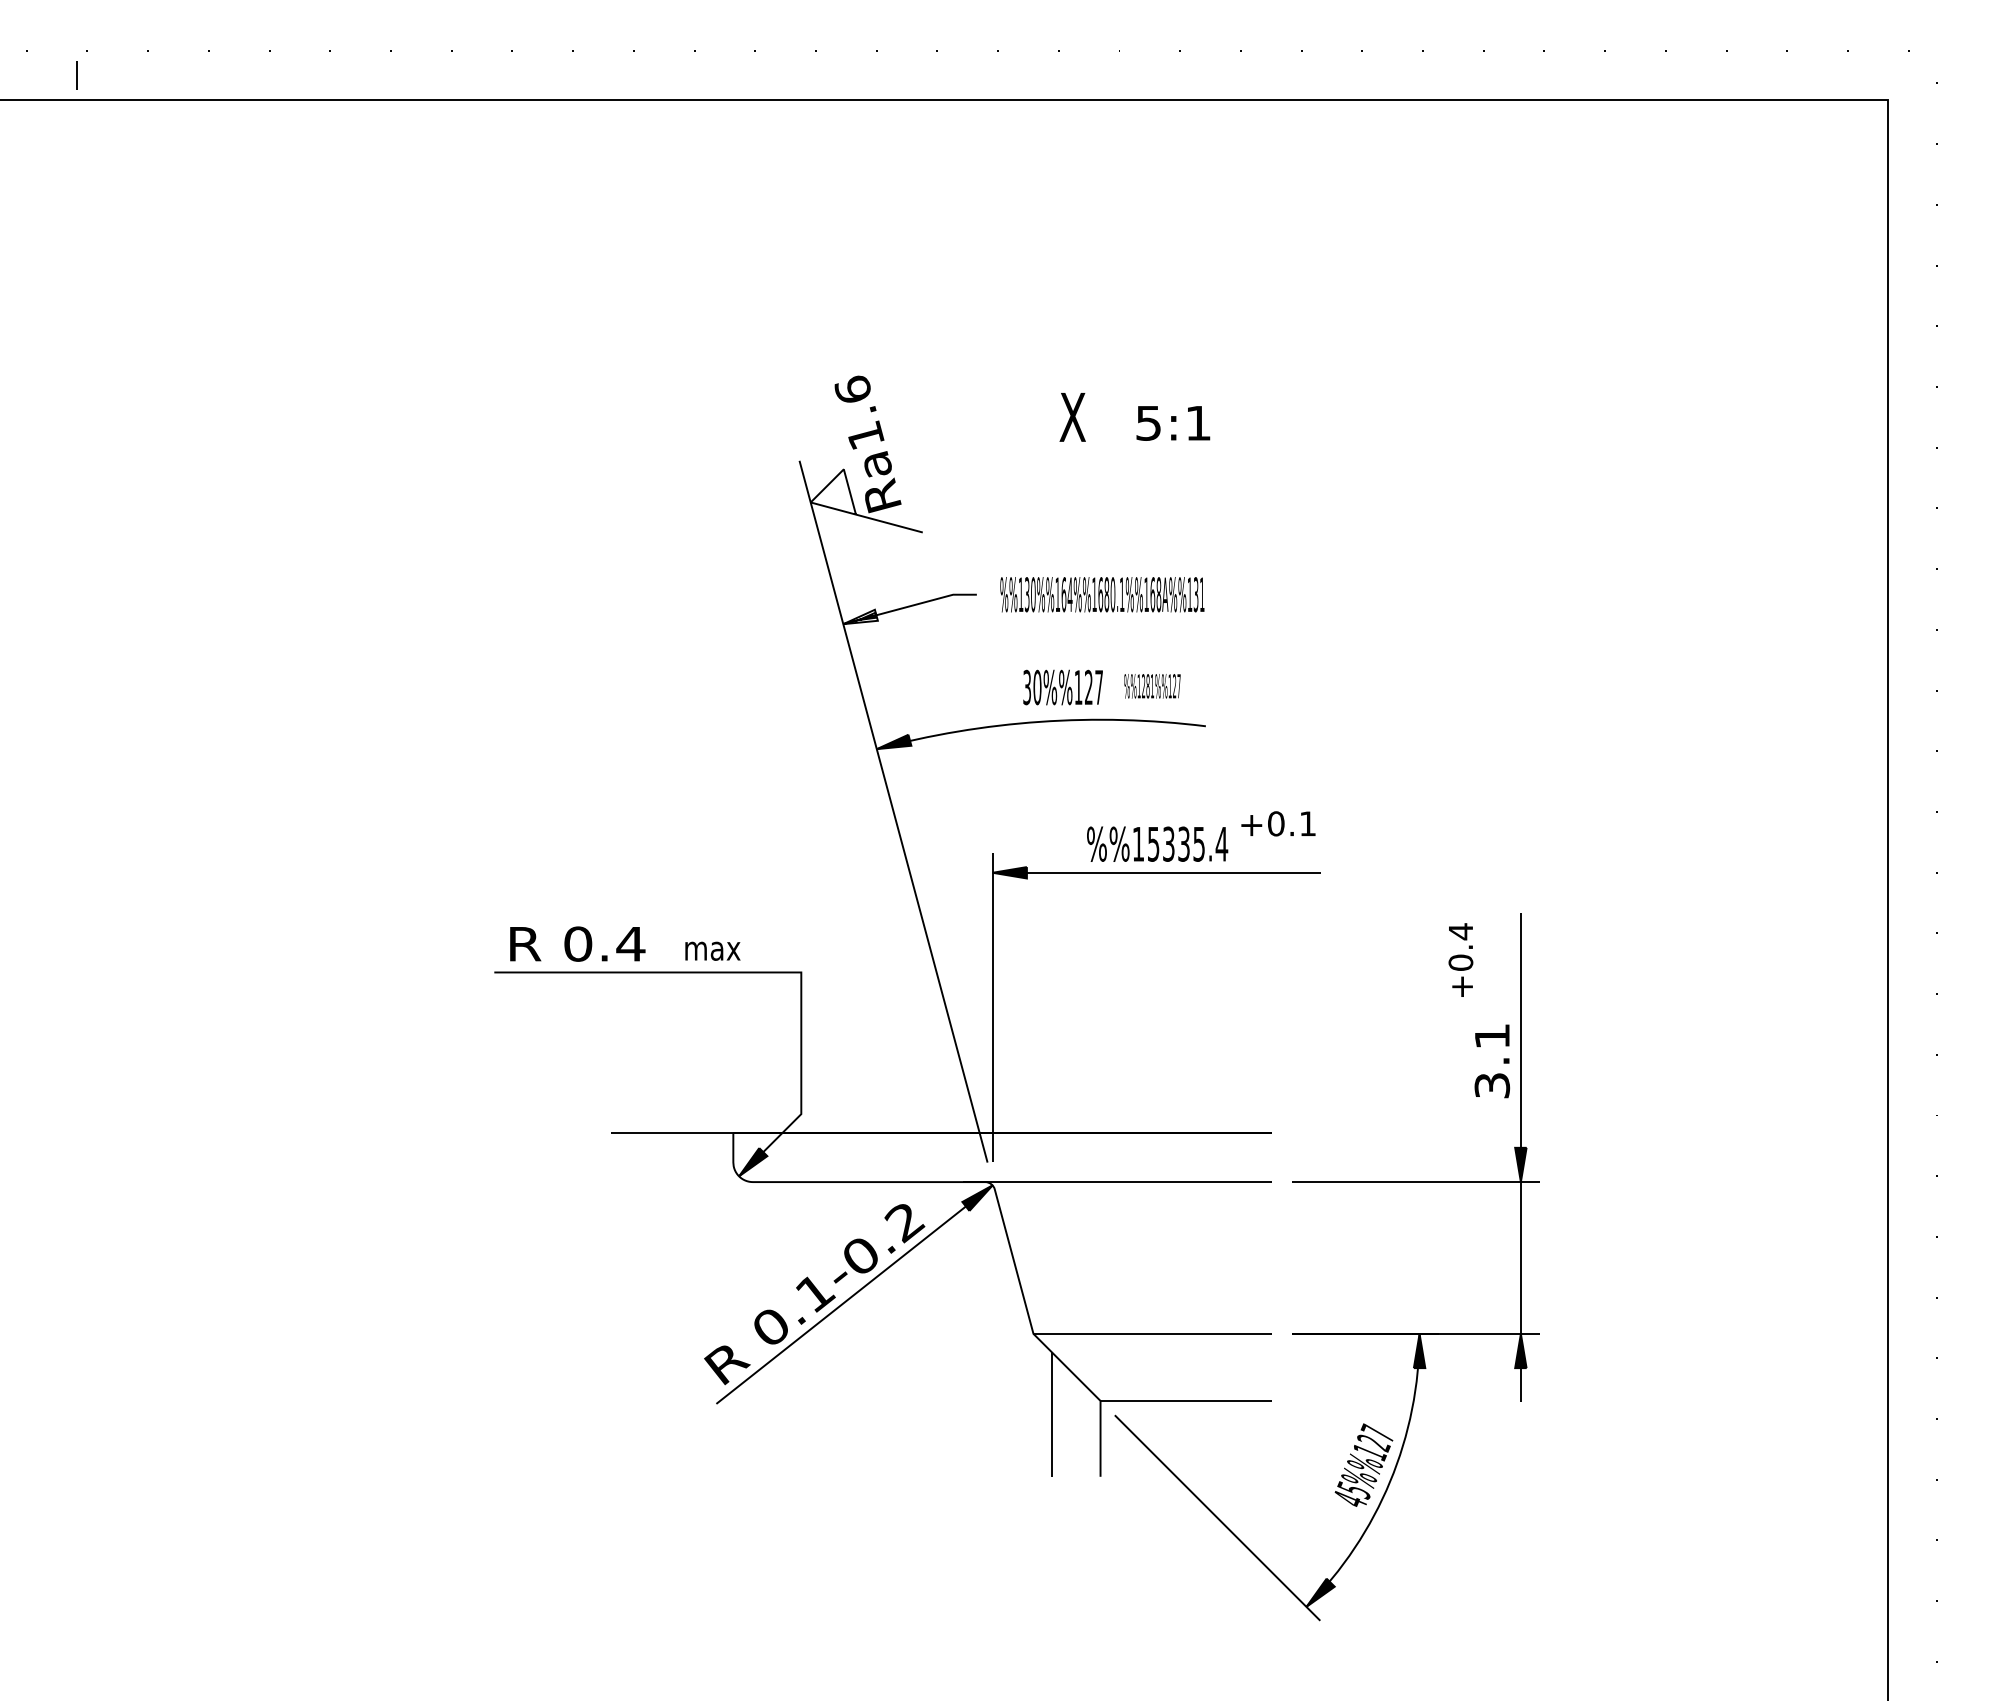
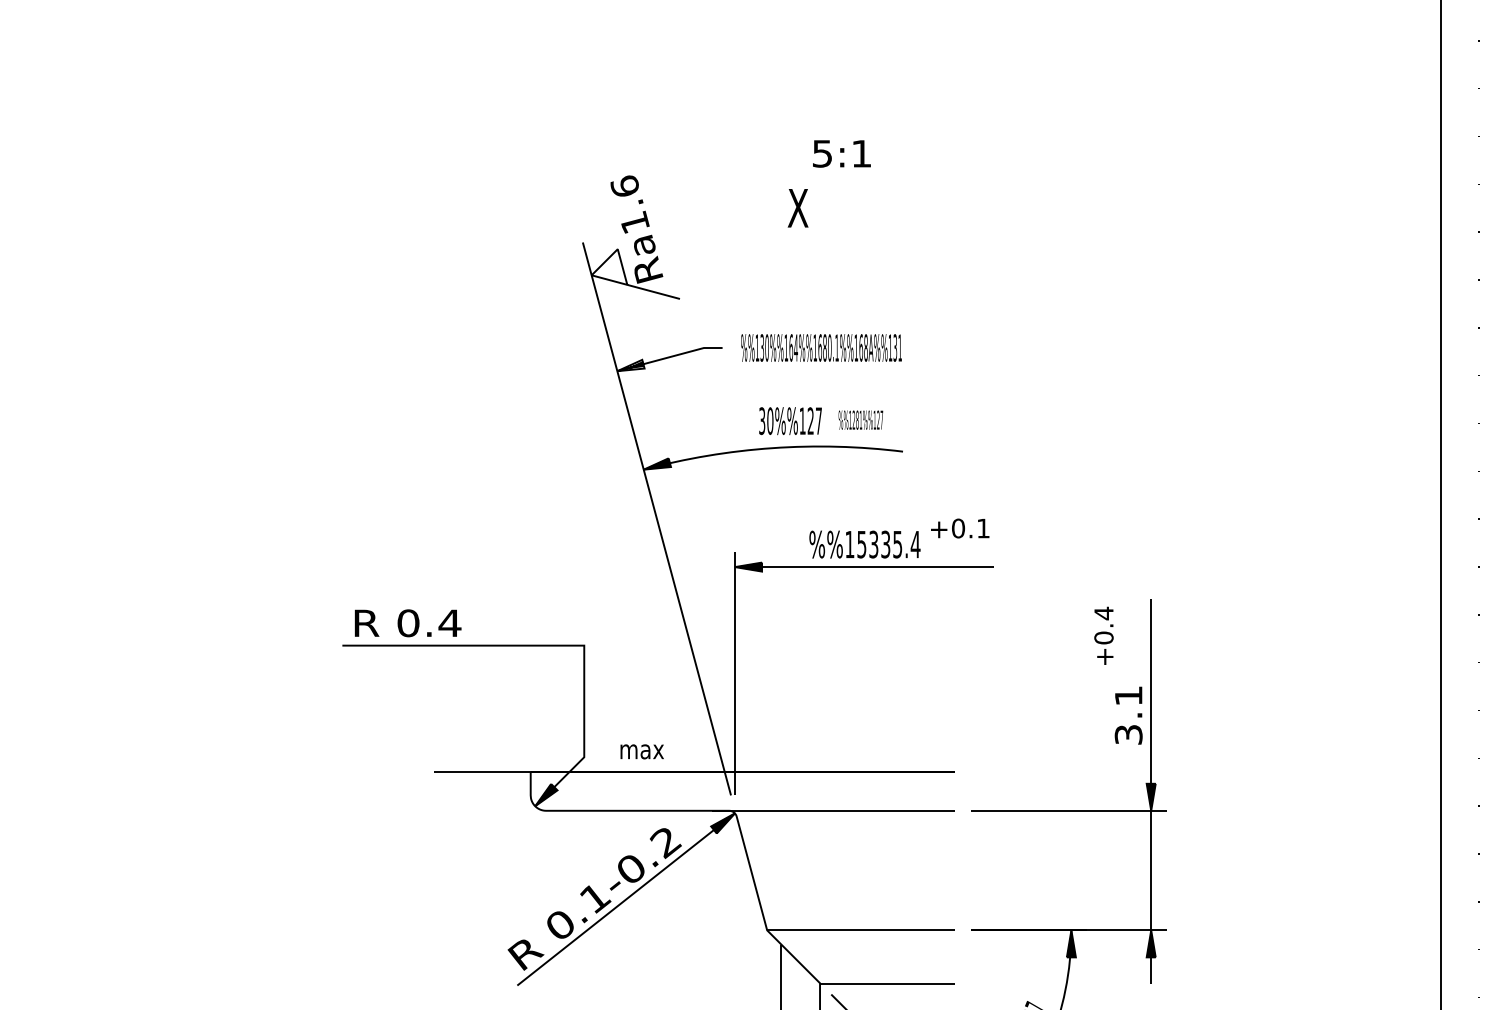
text: (1173, 423) -> (842, 154), moved
text: (712, 950) -> (641, 751), moved

